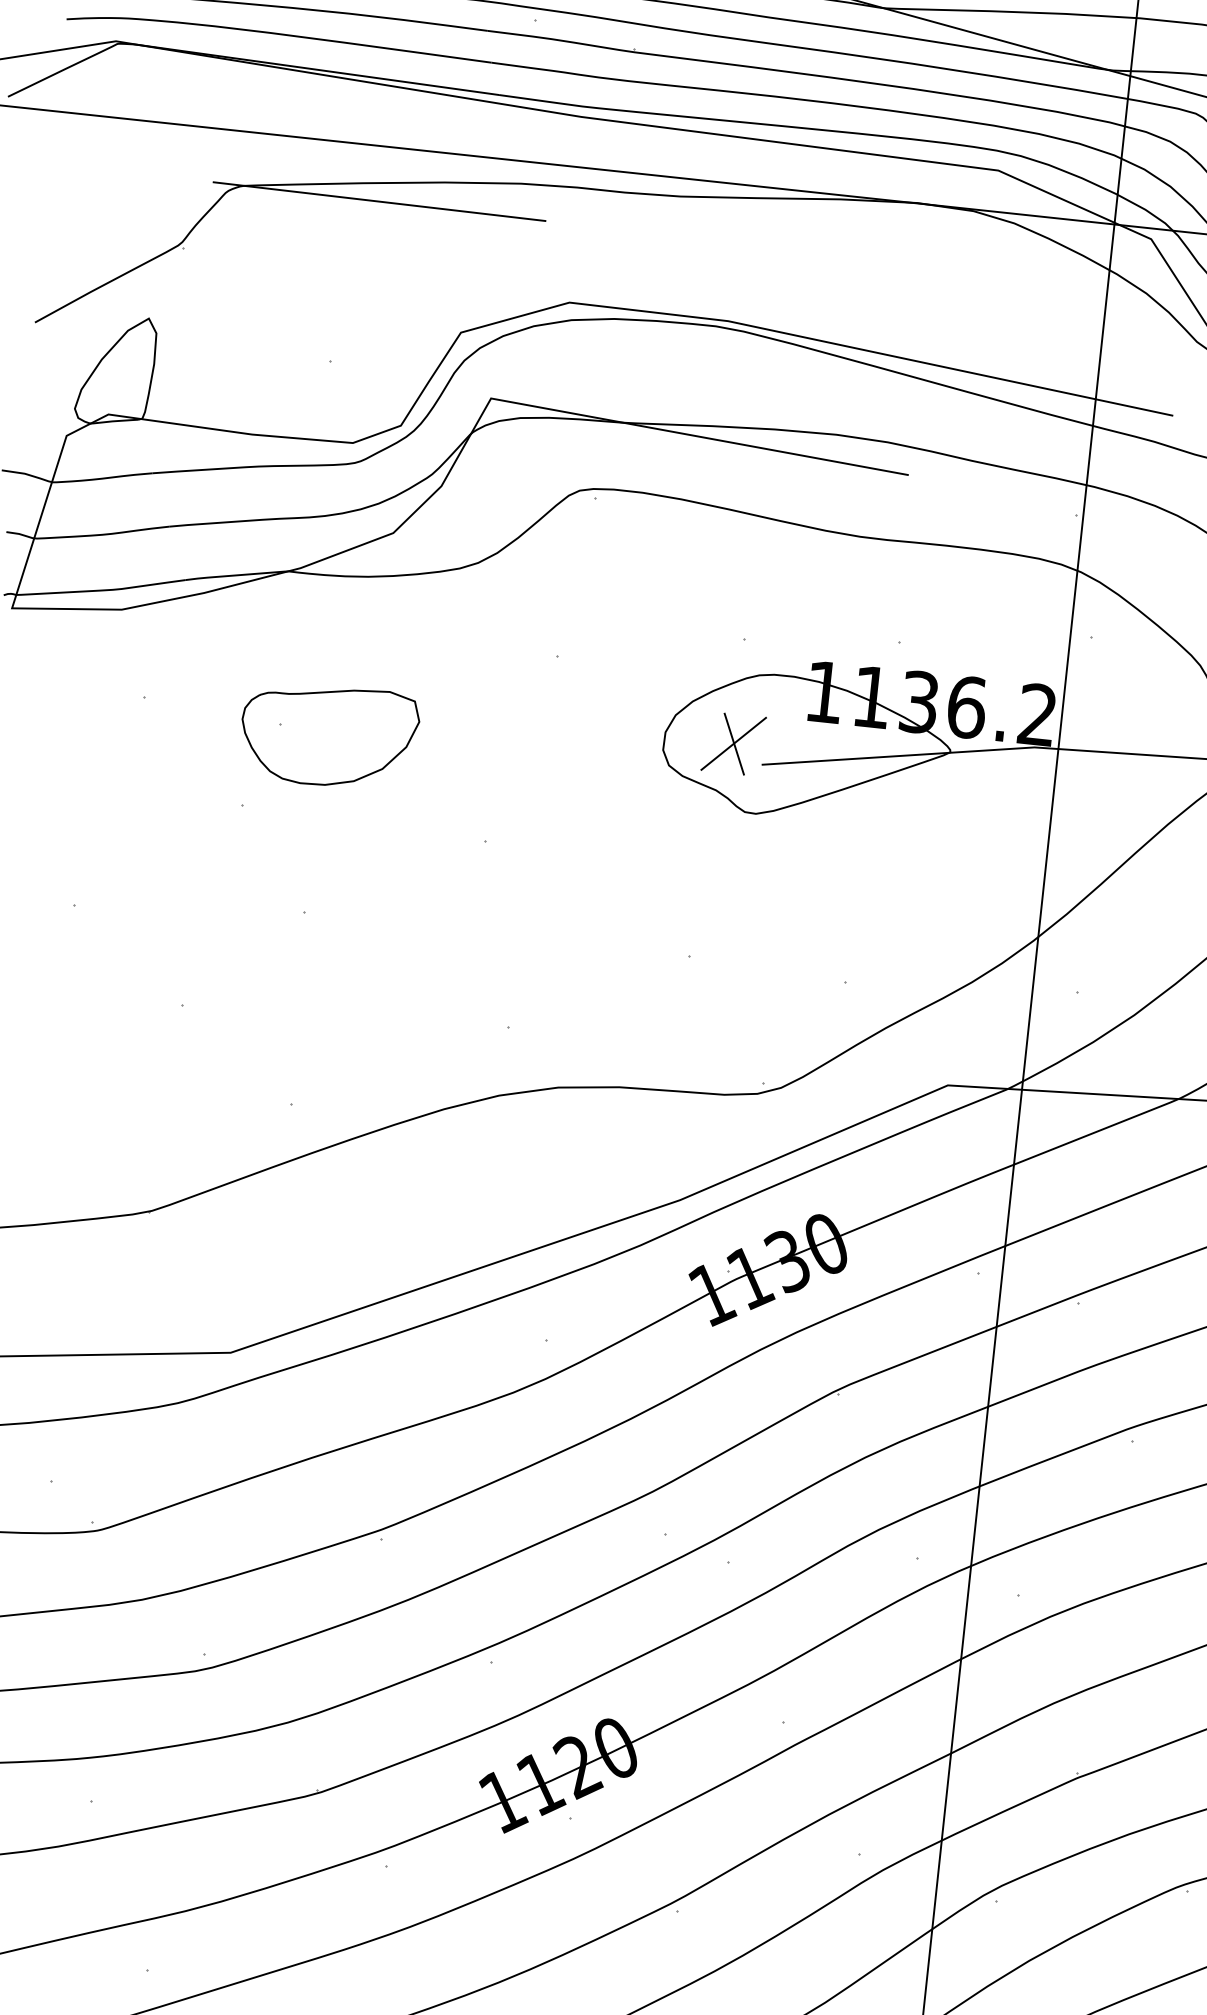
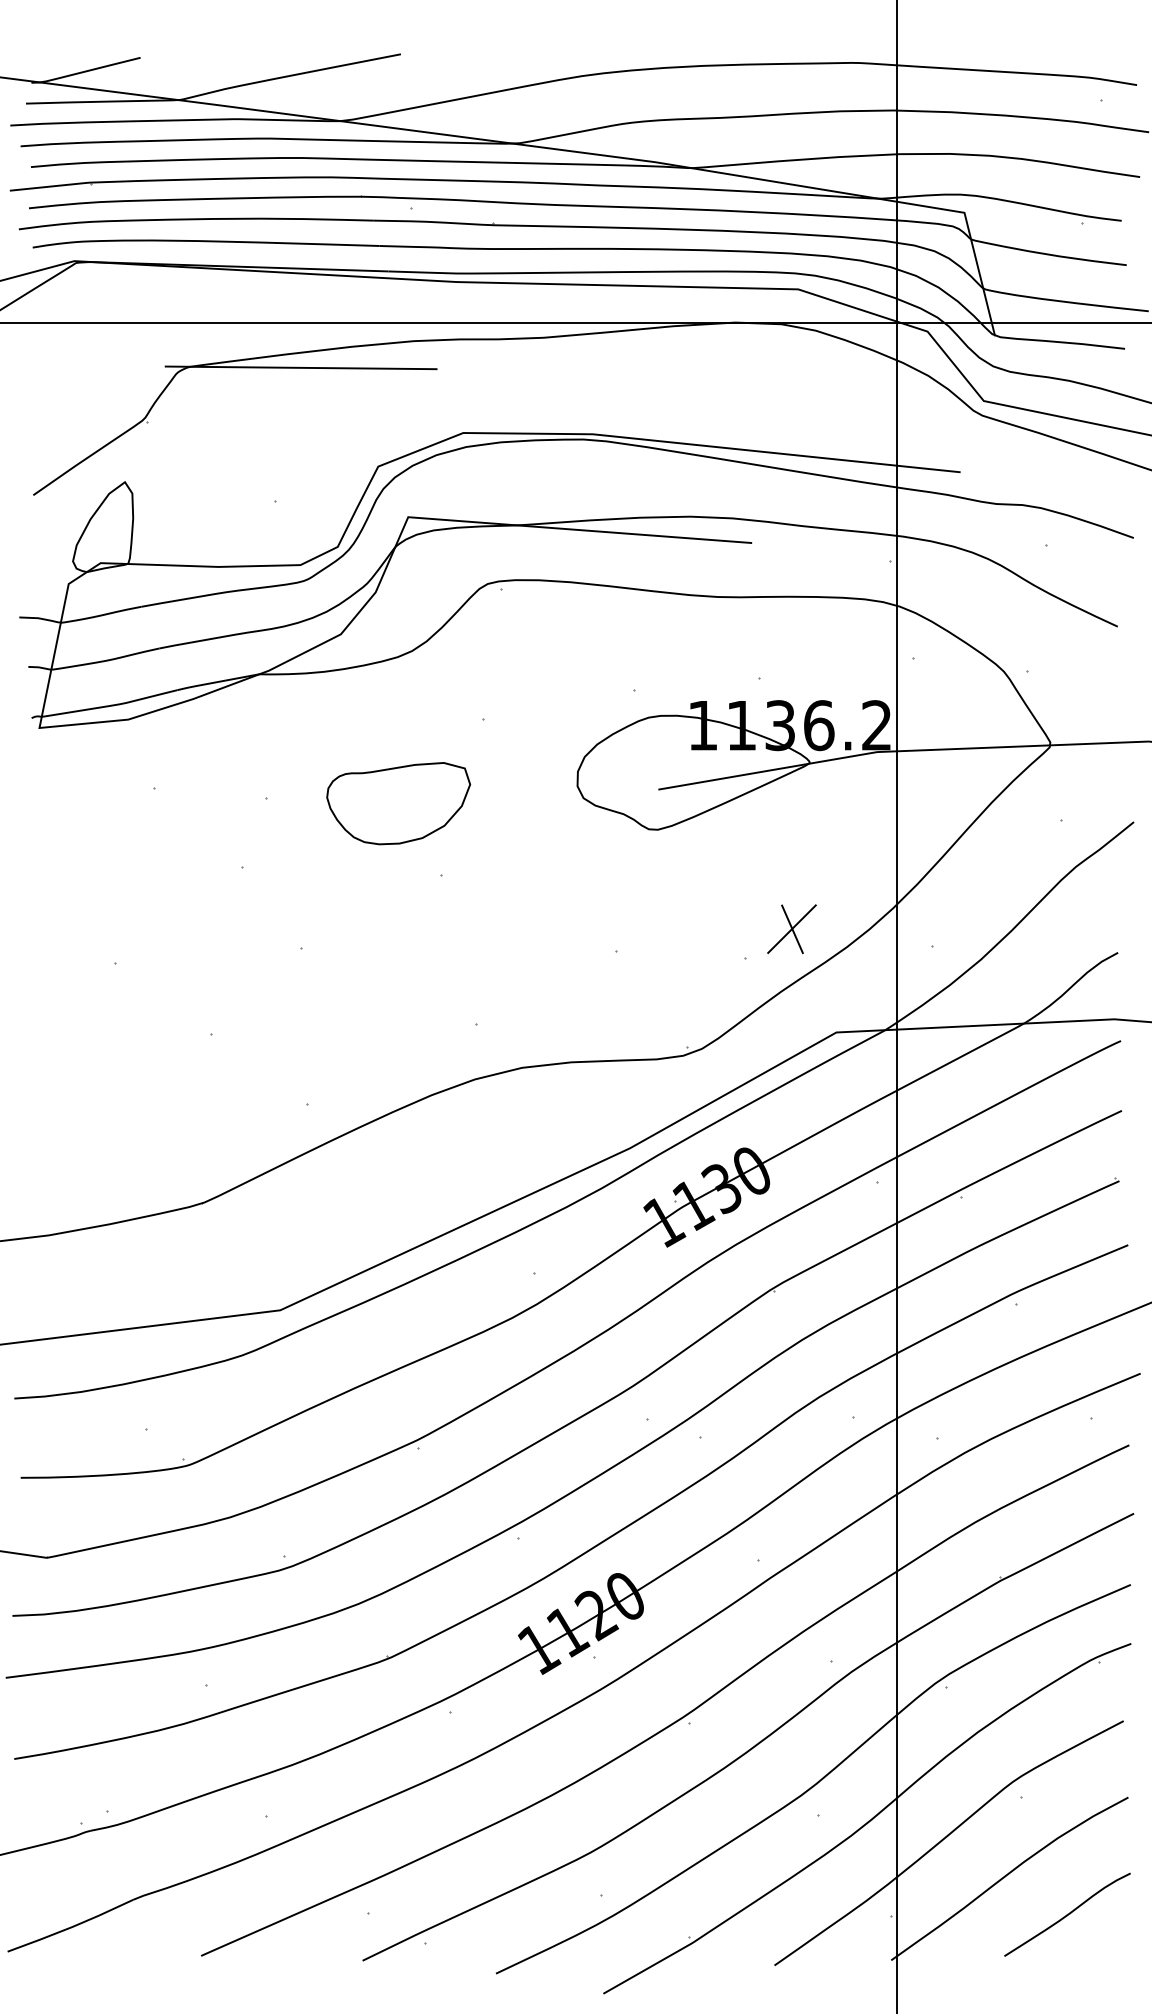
part: (329, 735) -> (398, 803), moved
part: (733, 744) -> (791, 929), moved

